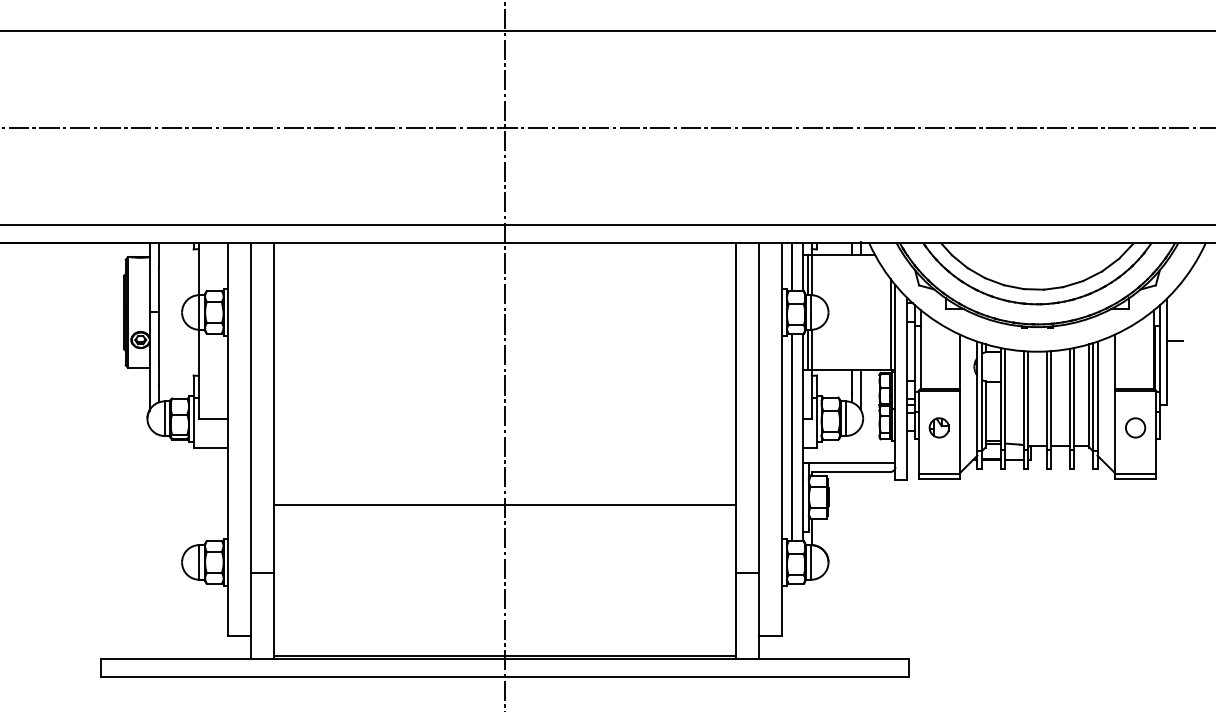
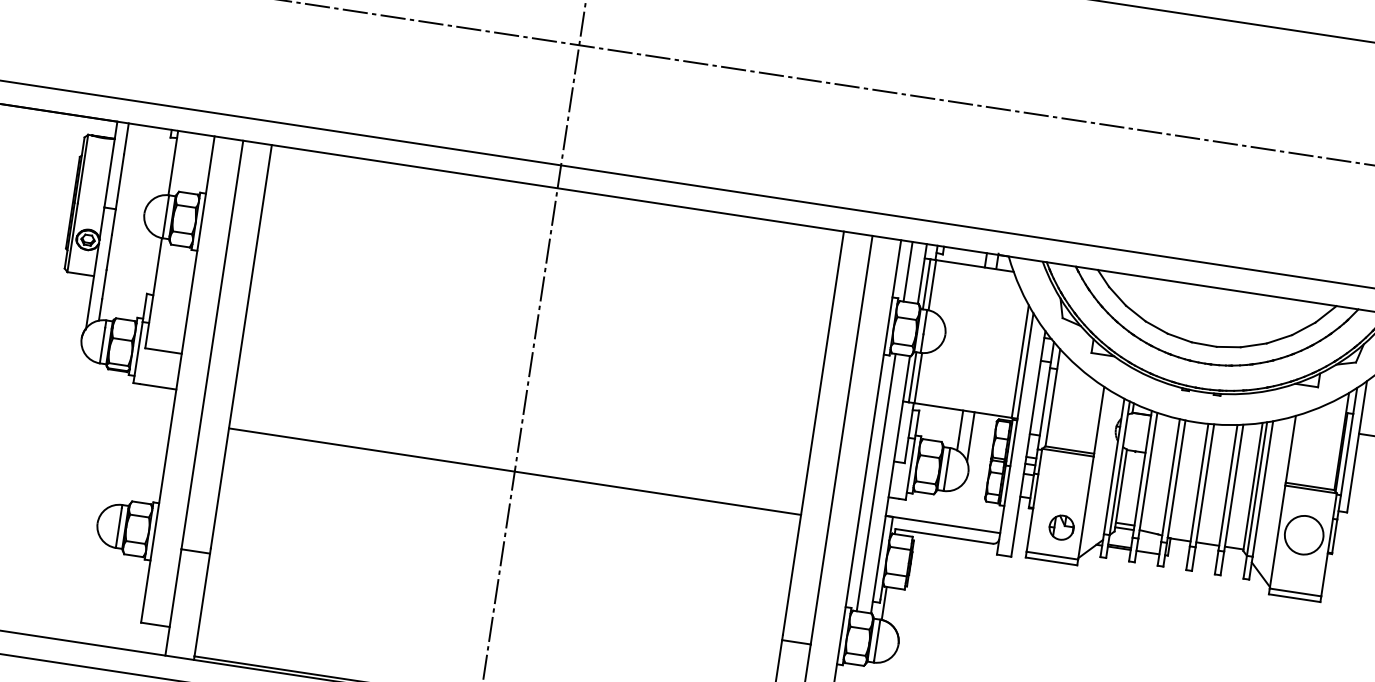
part: (938, 427) -> (1060, 527), moved
circle: (1135, 427) -> (1304, 534), size x1.6
line: (505, 504) -> (515, 471), moved

